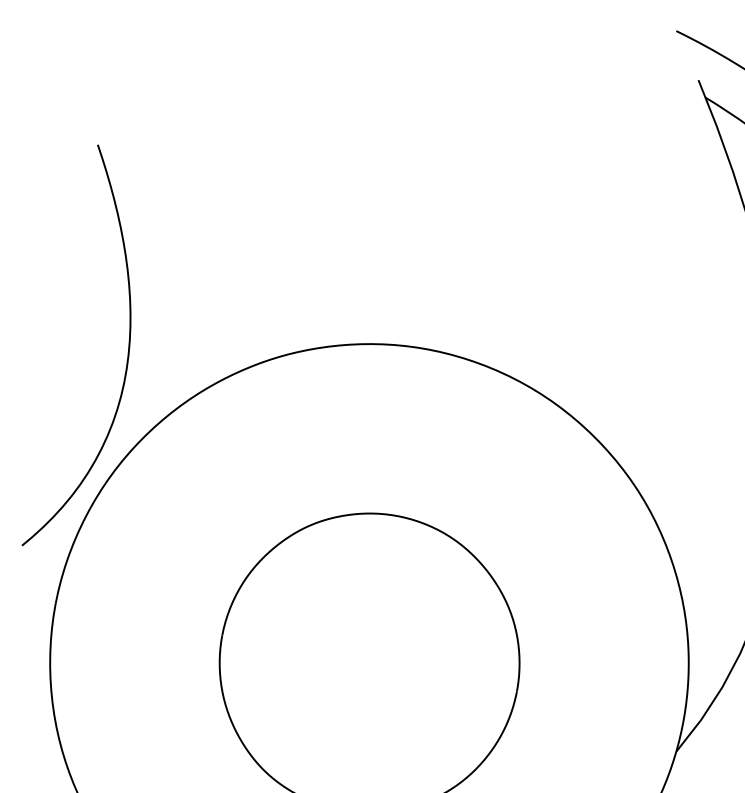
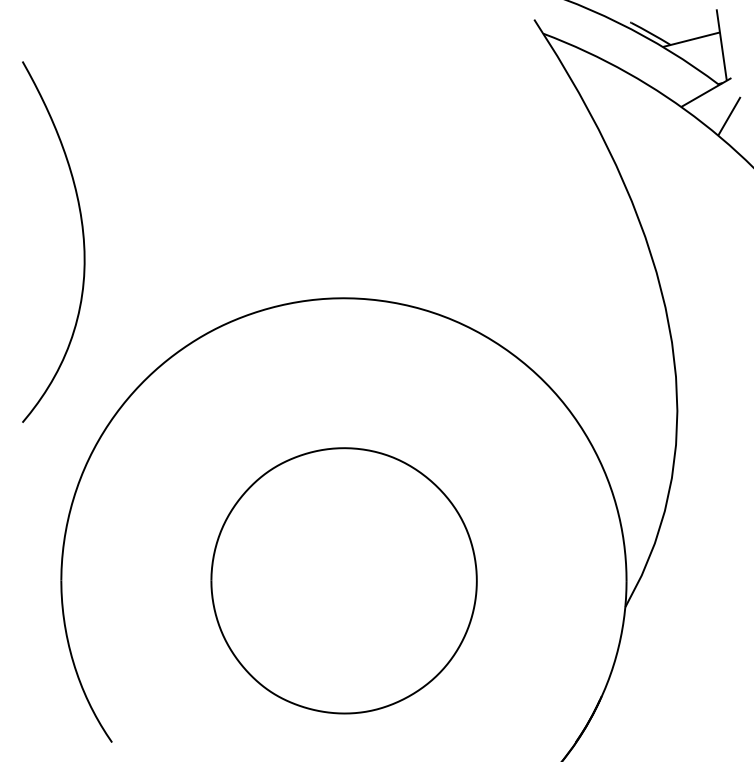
curve: (127, 353) -> (82, 238), moved

